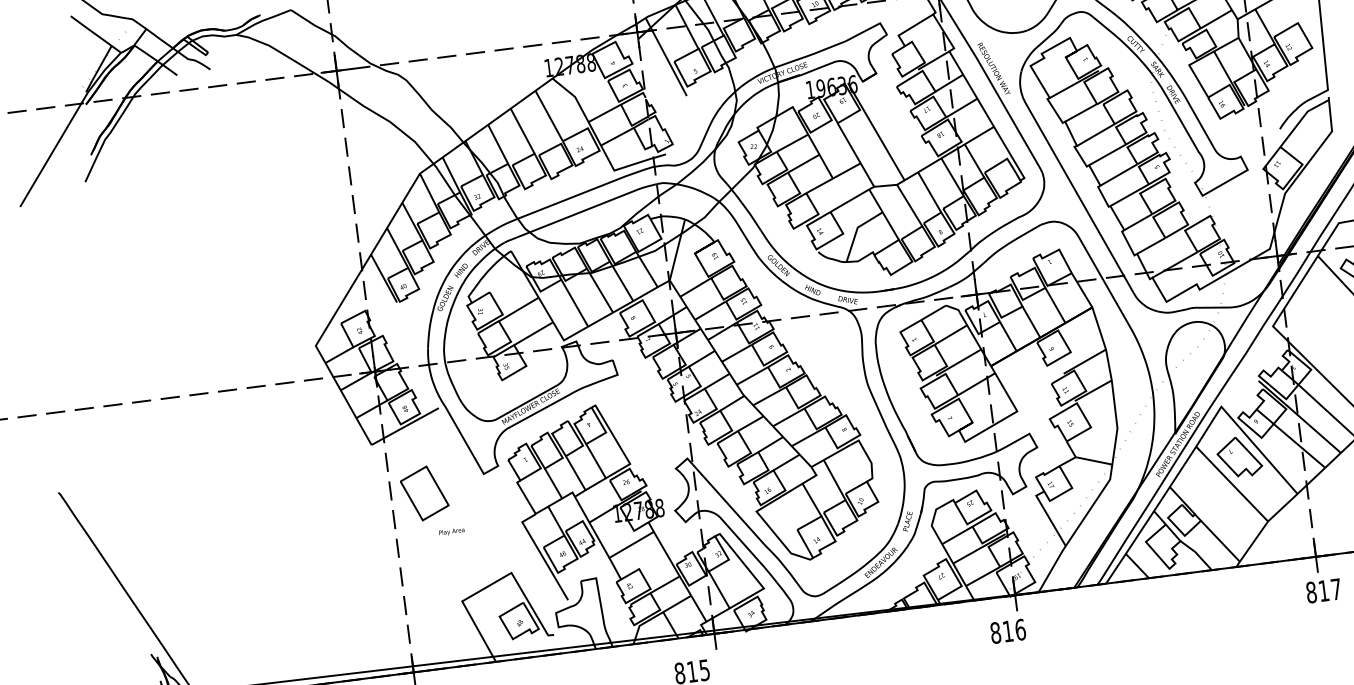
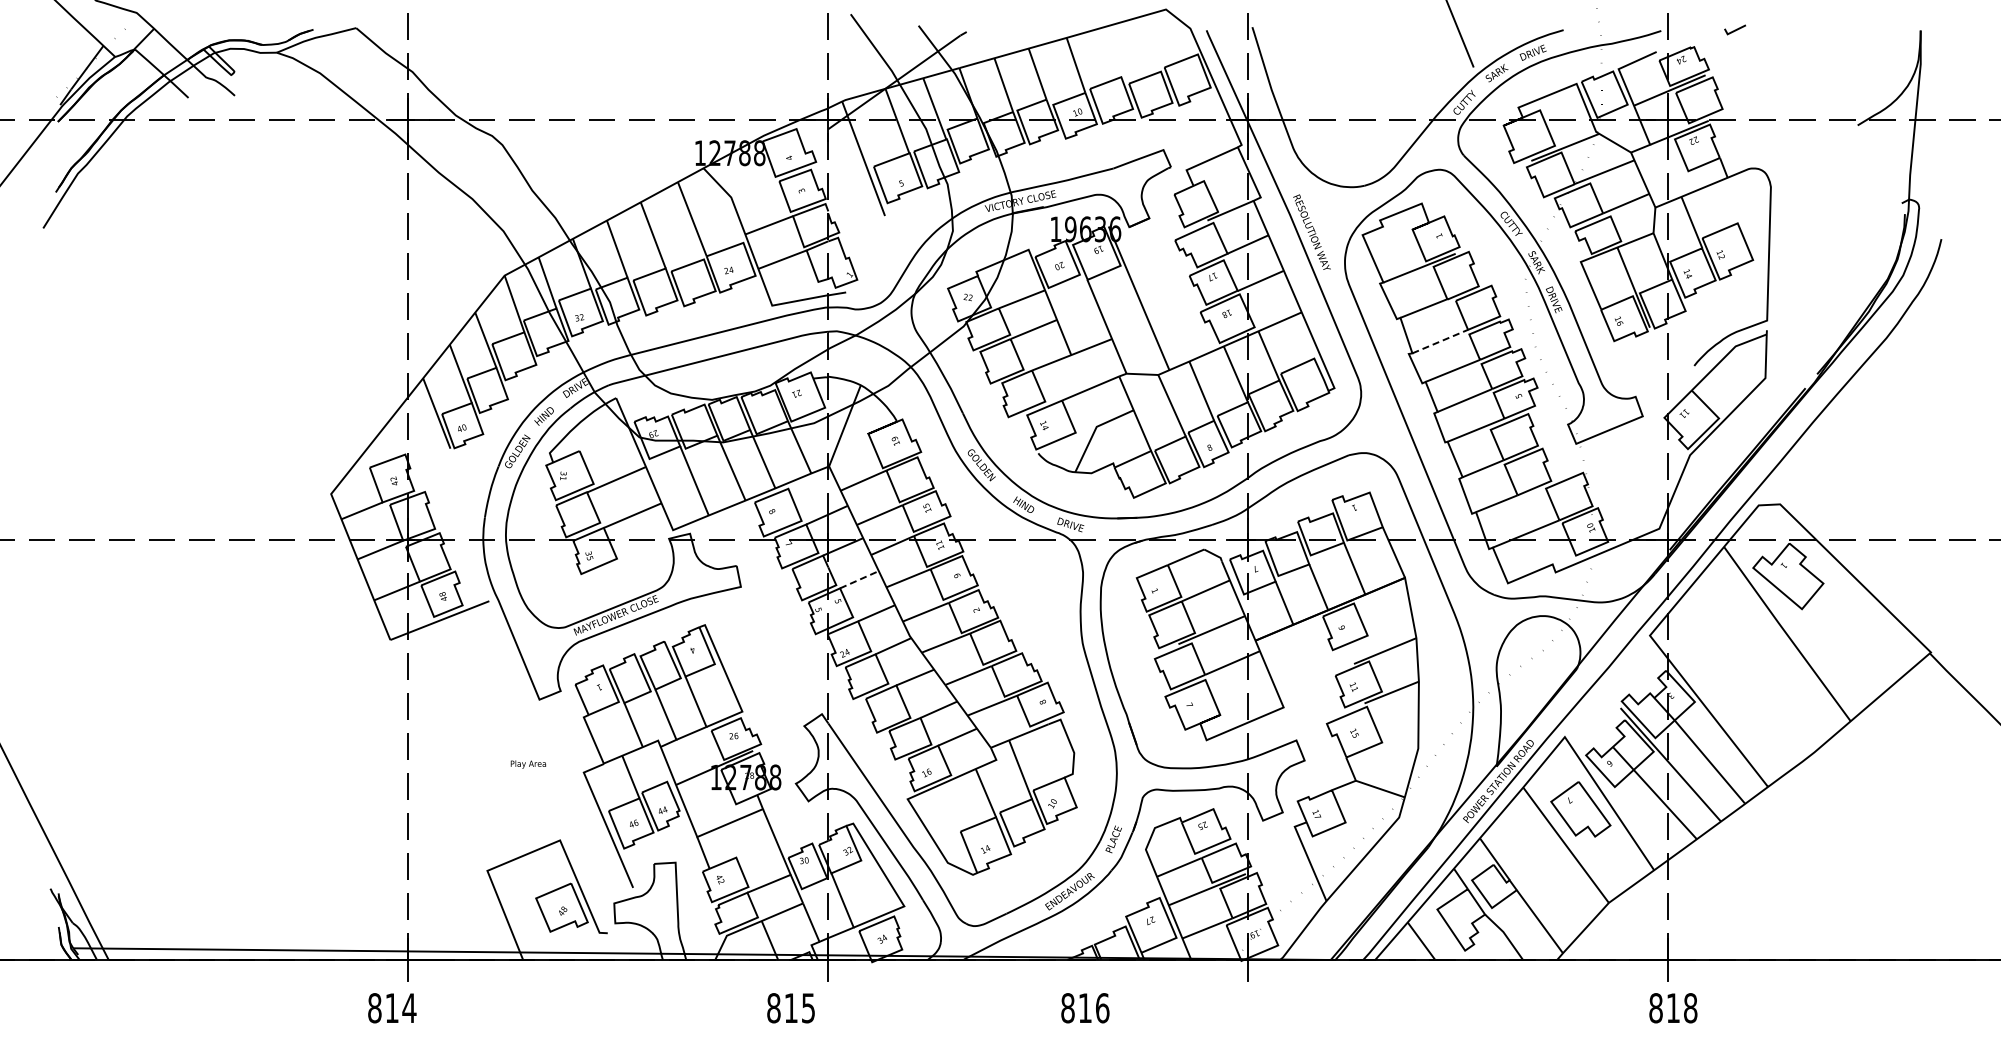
line: (1096, 134) -> (1440, 341), solid -> dashed
line: (701, 358) -> (859, 579), solid -> dashed
part: (424, 493) -> (454, 715), removed
text: (451, 531) -> (527, 764), moved
text: (1336, 589) -> (1690, 1008), 817 -> 818
text: (1008, 631) -> (1085, 1008), moved

